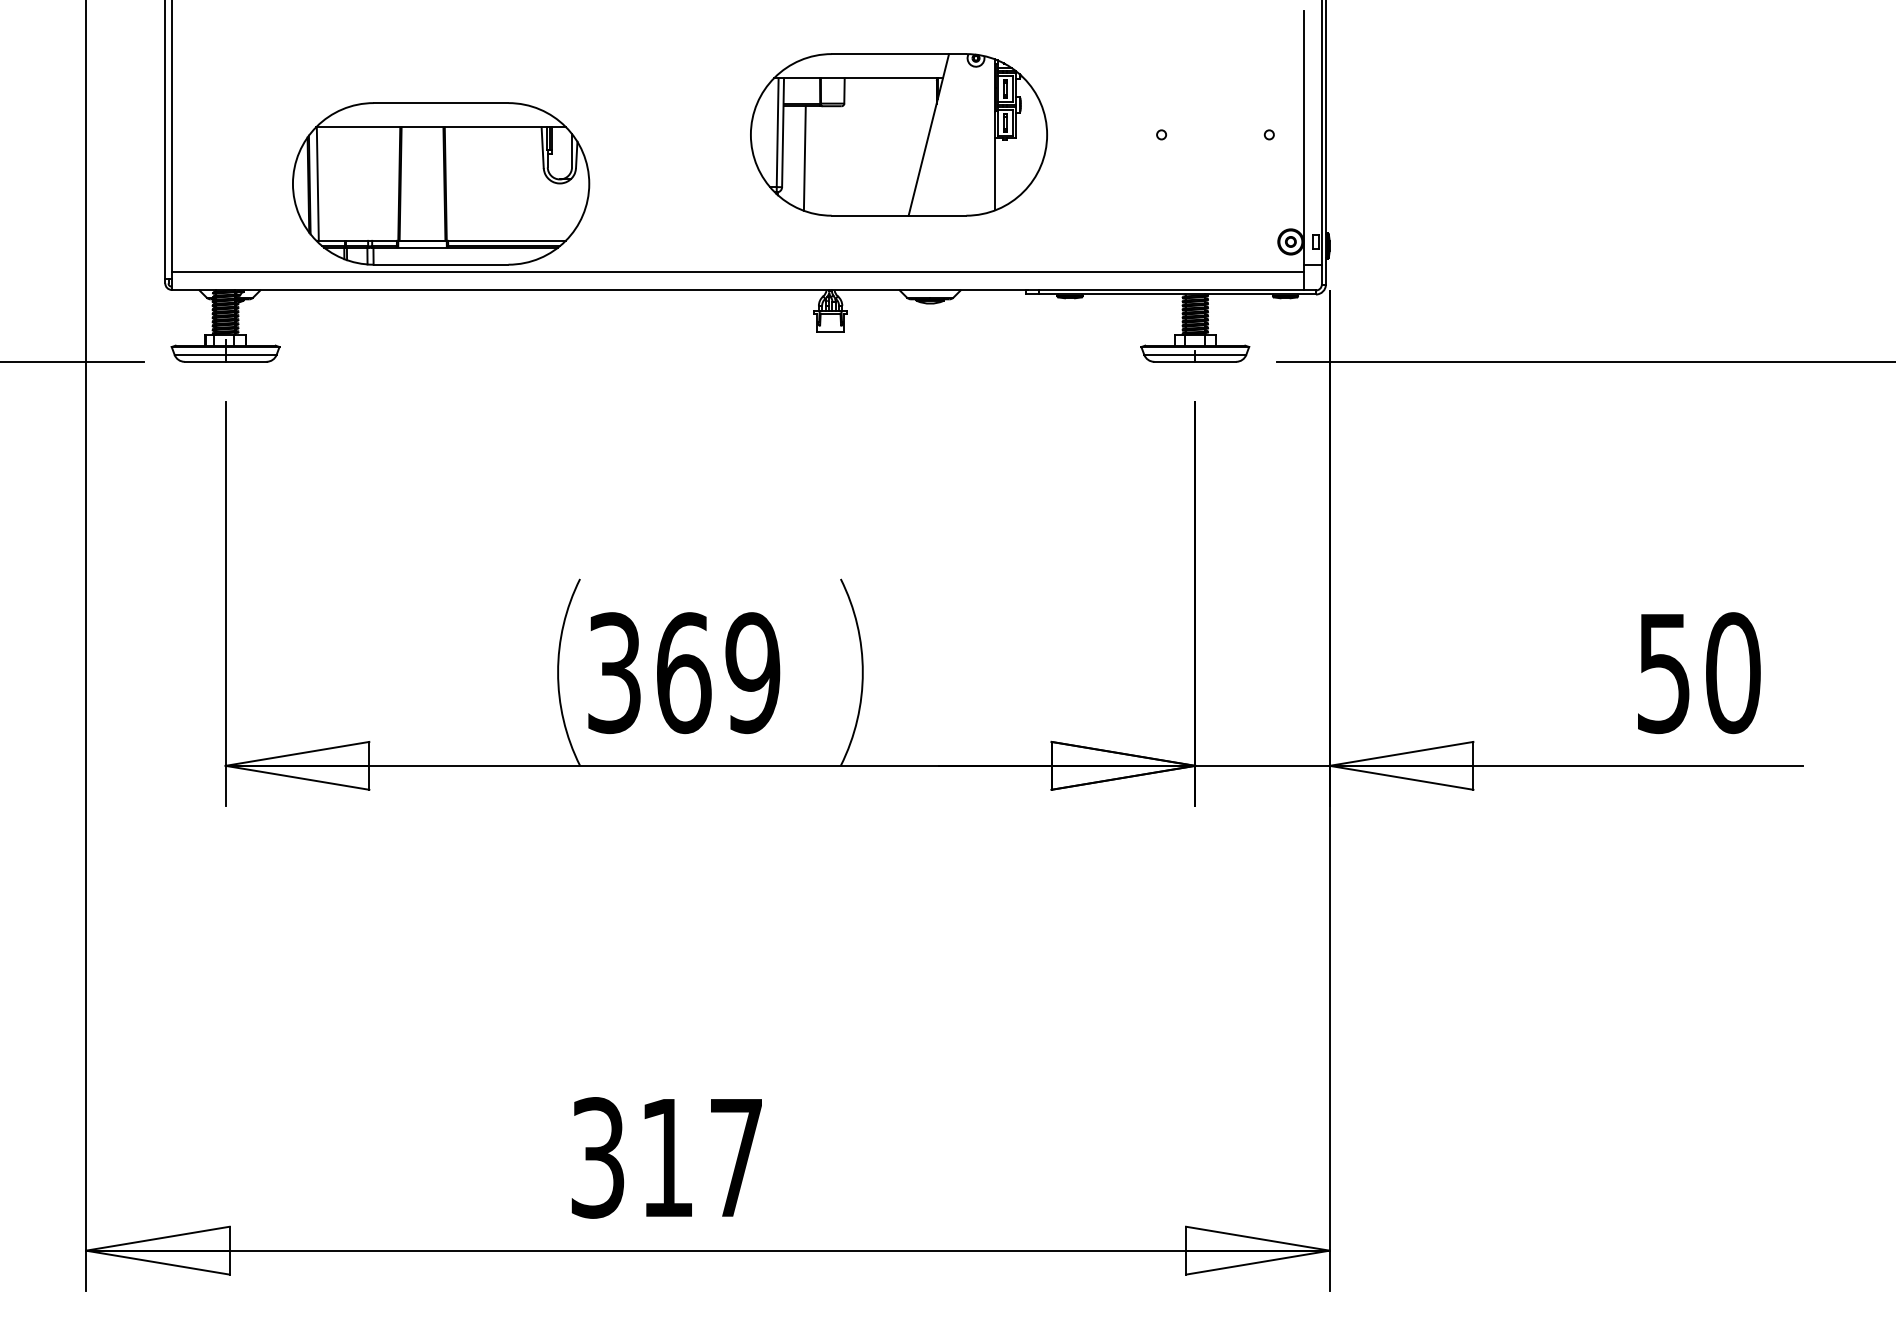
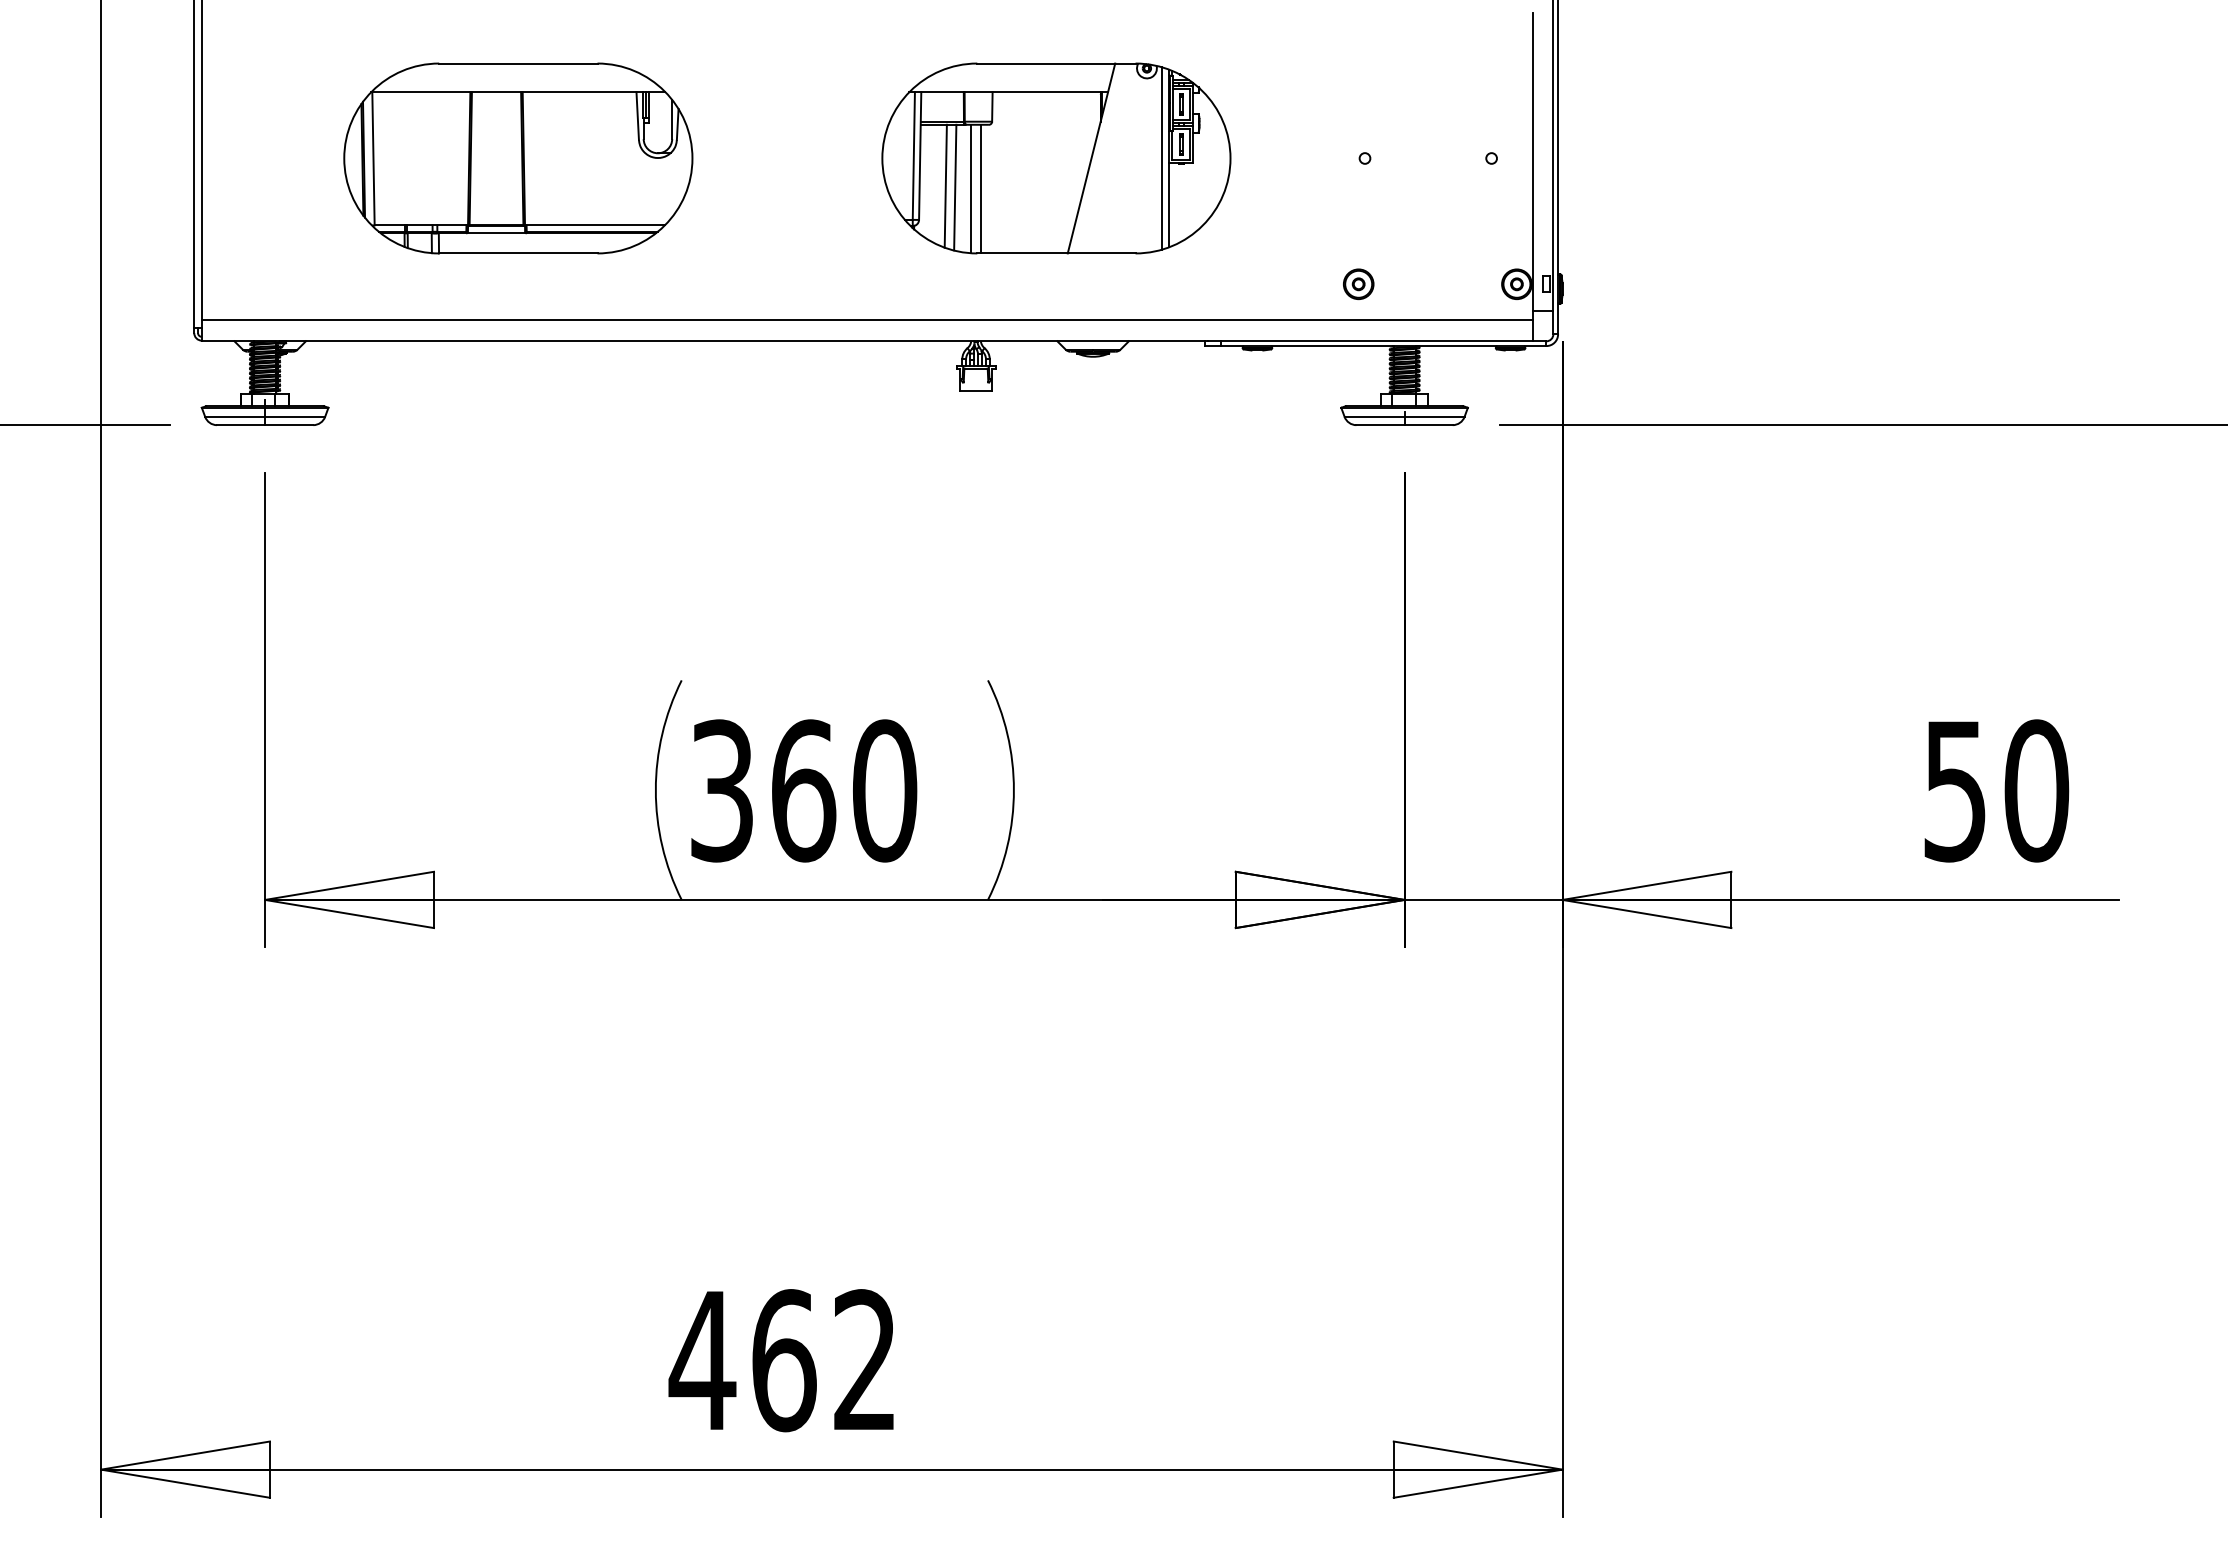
line: (988, 134) -> (1161, 158), added
line: (812, 159) -> (954, 187), added
line: (826, 160) -> (971, 188), added
line: (834, 160) -> (980, 188), added
part: (441, 183) -> (518, 158), moved
part: (1155, 241) -> (1357, 283), added
text: (752, 673) -> (884, 791), 369 -> 360
text: (664, 1157) -> (780, 1360), 317 -> 462

